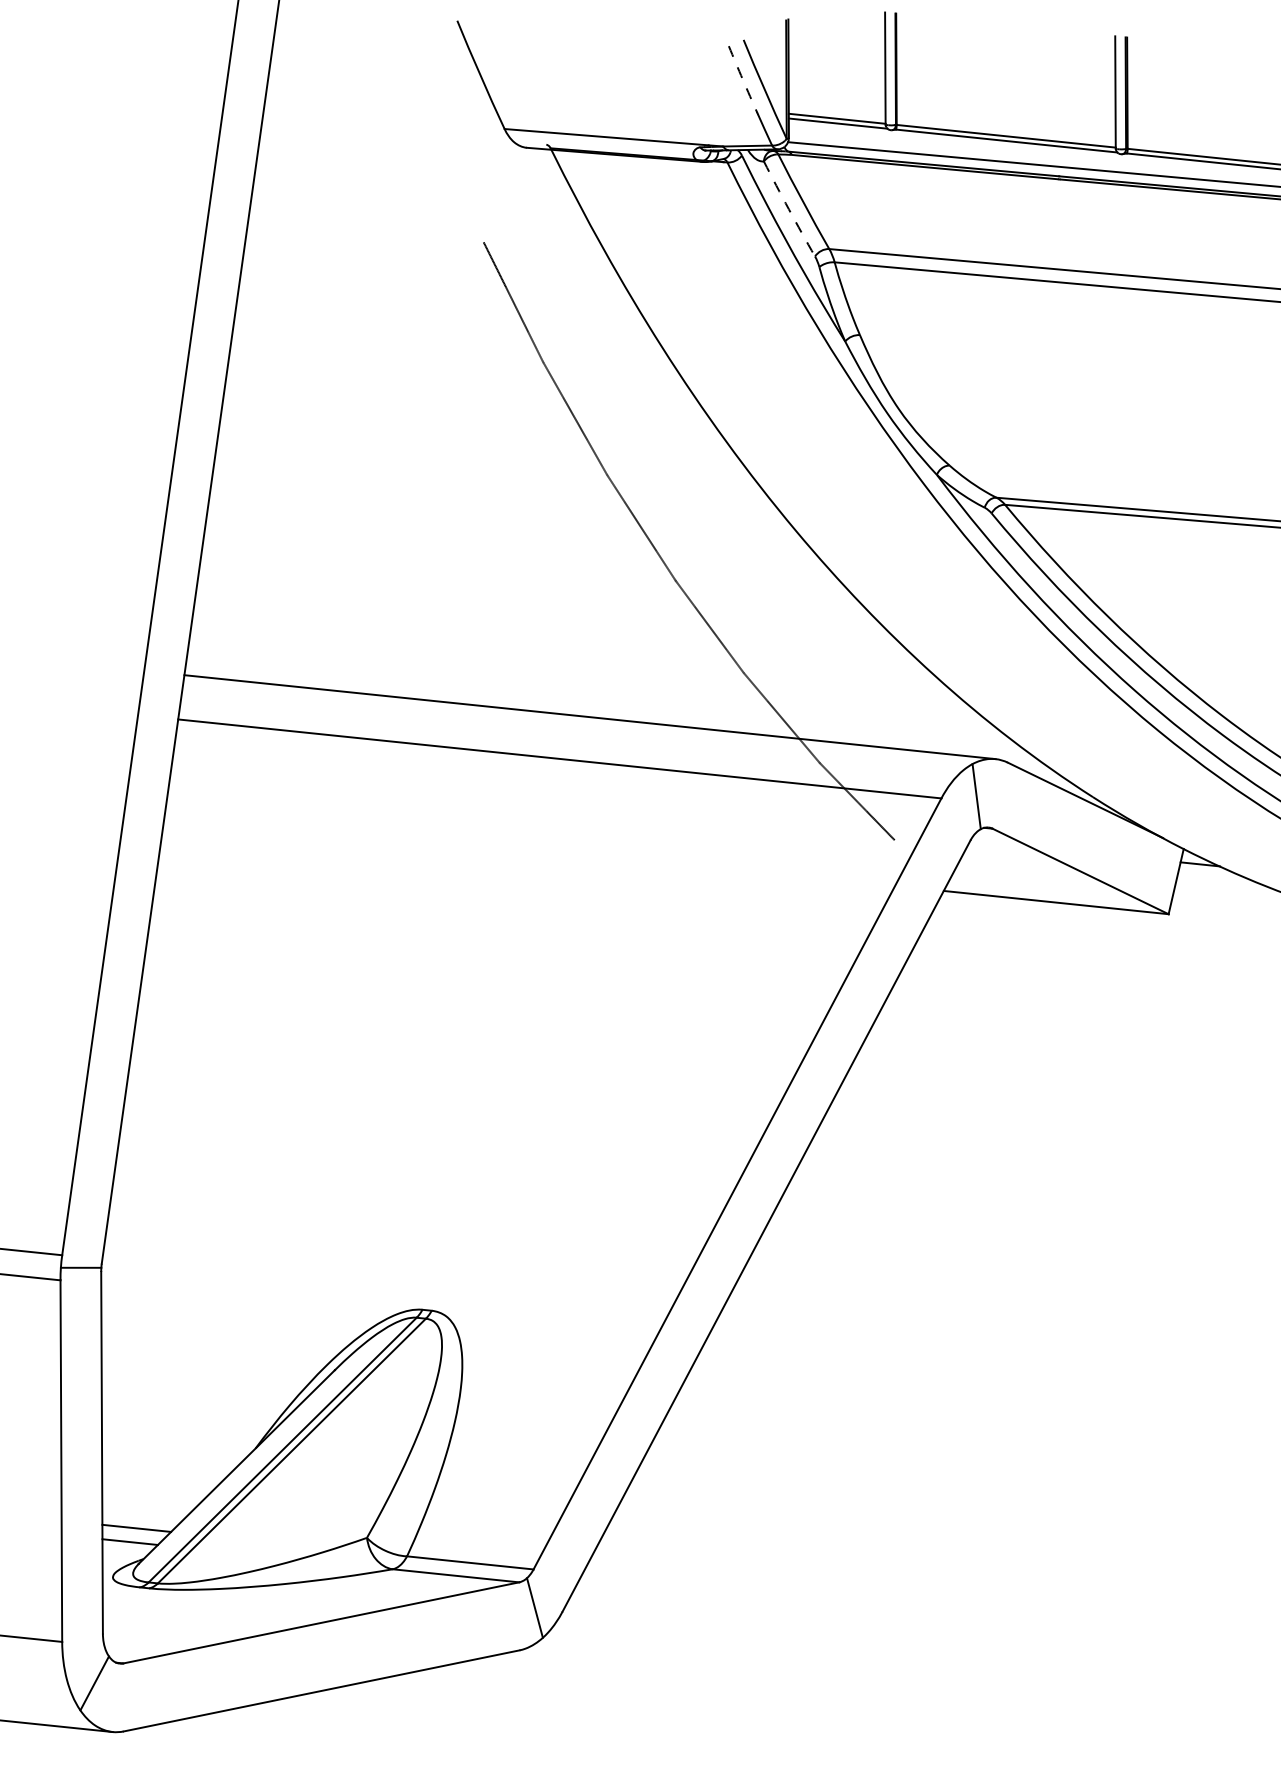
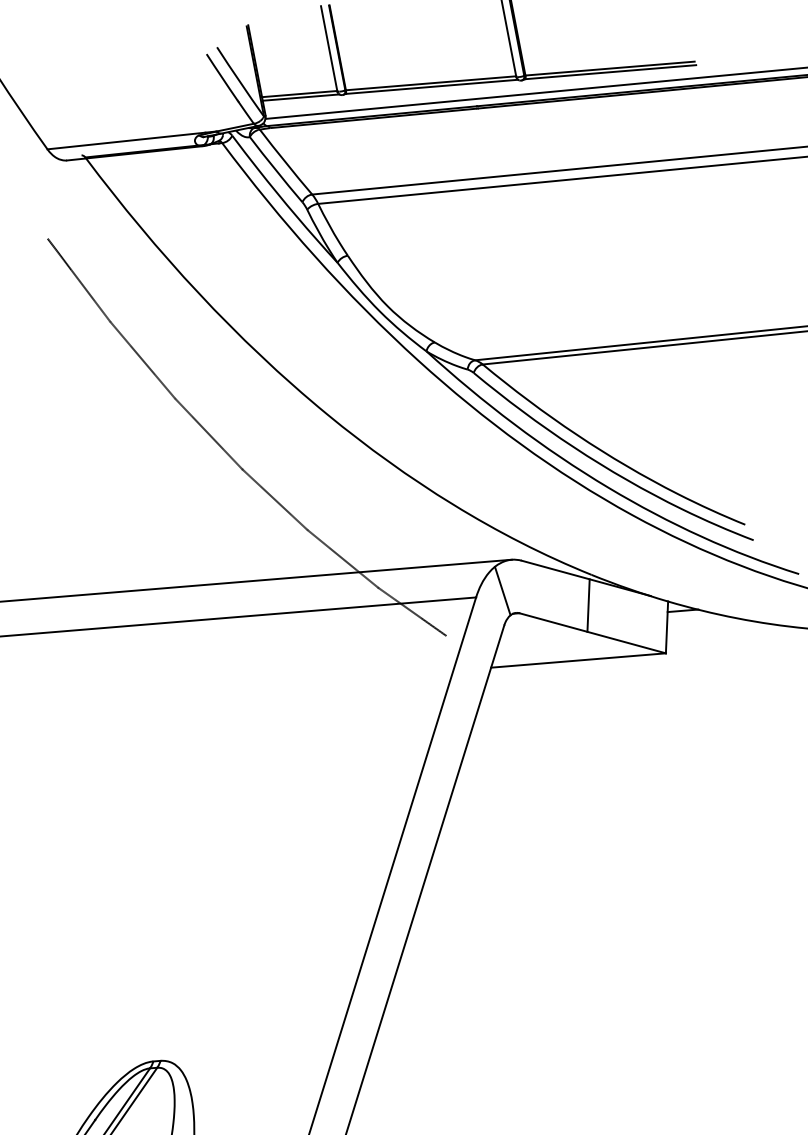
arc: (742, 79) -> (221, 77), dashed -> solid
arc: (788, 209) -> (275, 170), dashed -> solid
line: (1081, 835) -> (588, 605), added

